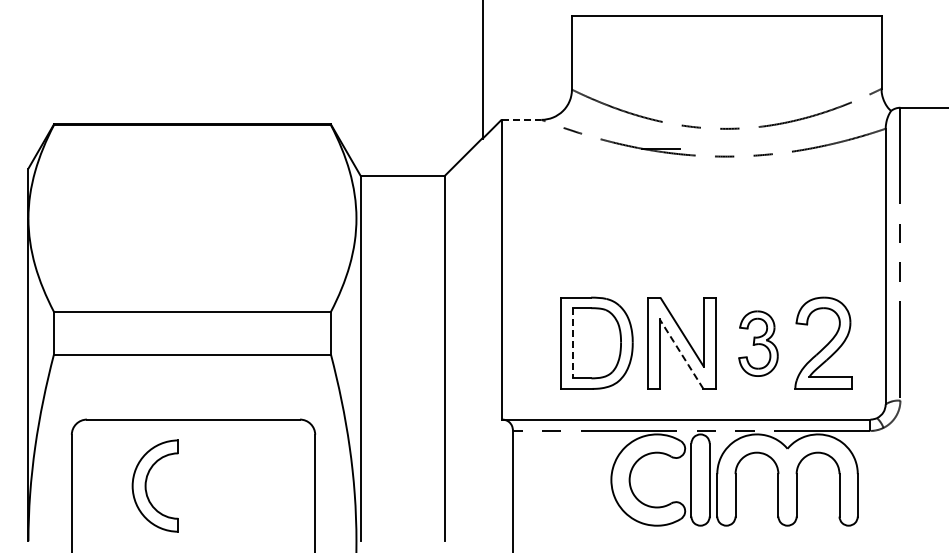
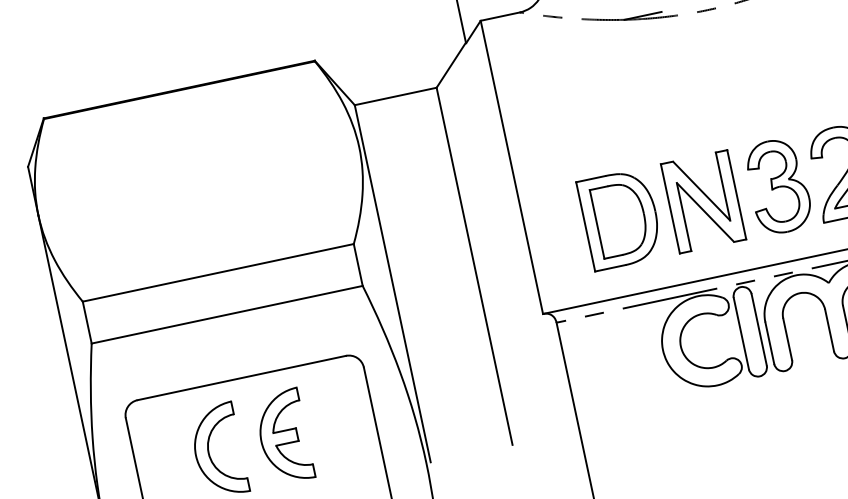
line: (521, 119) -> (500, 16), dashed -> solid
line: (573, 343) -> (597, 224), dashed -> solid
part: (758, 343) -> (778, 186), size x1.43
line: (681, 354) -> (705, 212), dashed -> solid
part: (221, 485) -> (282, 436), added

